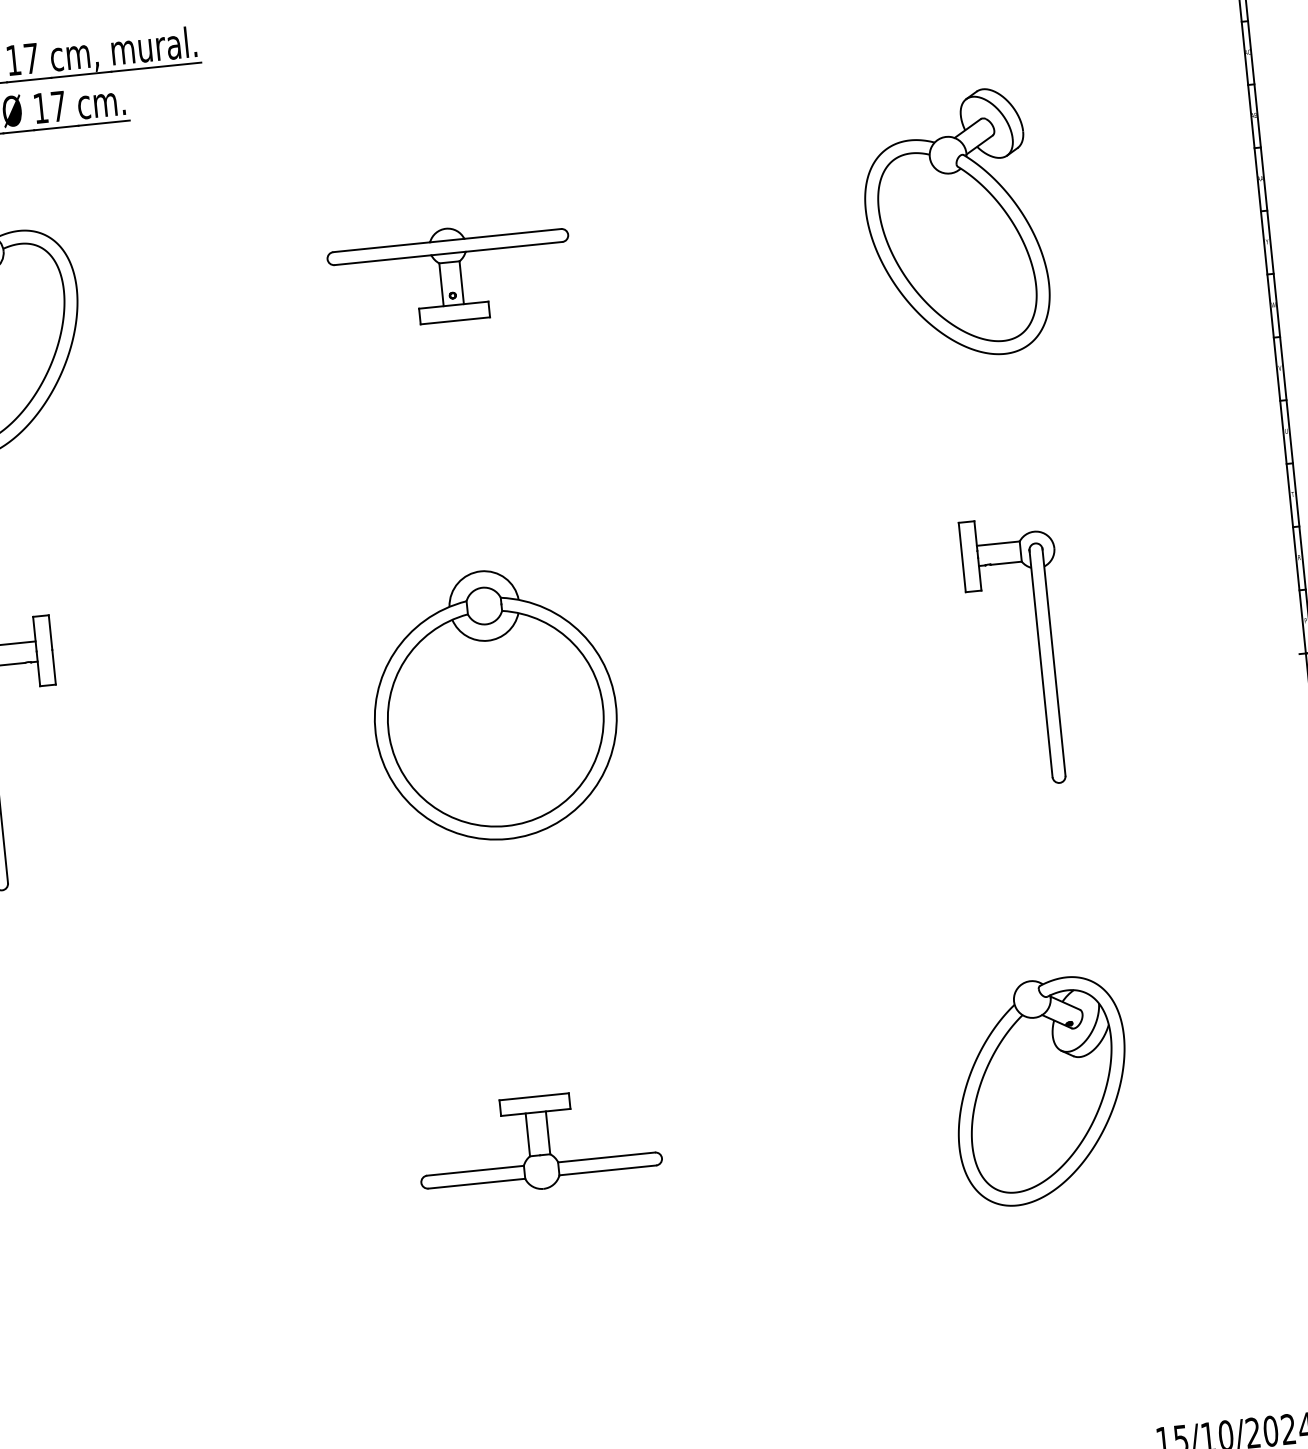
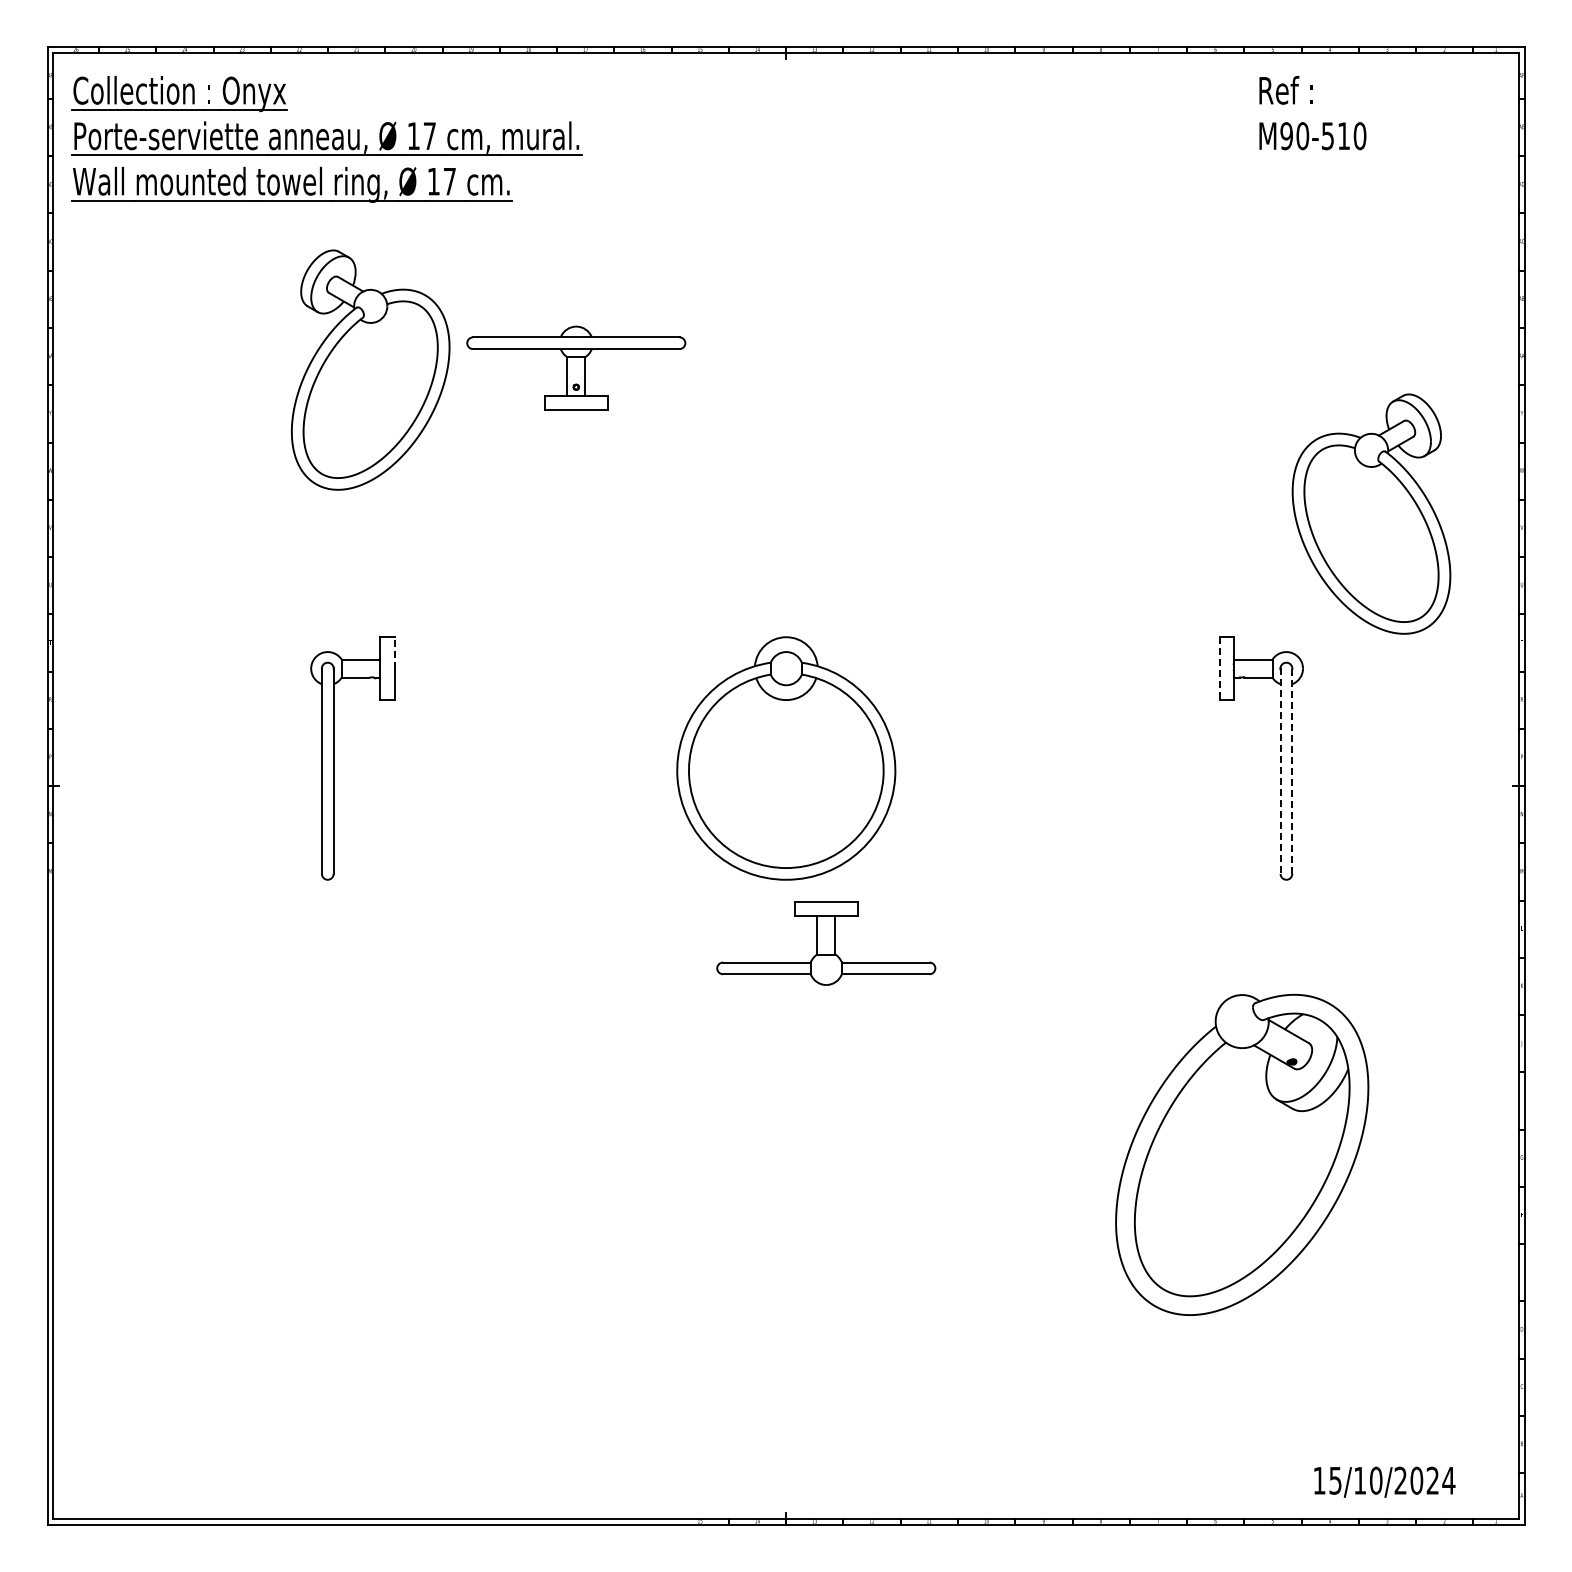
part: (955, 224) -> (1371, 513), moved
part: (450, 273) -> (576, 367), moved
line: (962, 558) -> (1219, 669), solid -> dashed
line: (50, 632) -> (394, 652), solid -> dashed
line: (1054, 661) -> (1292, 770), solid -> dashed
line: (1041, 664) -> (1280, 771), solid -> dashed
part: (1040, 1091) -> (1241, 1154), size x1.6
part: (539, 1143) -> (826, 943), moved

